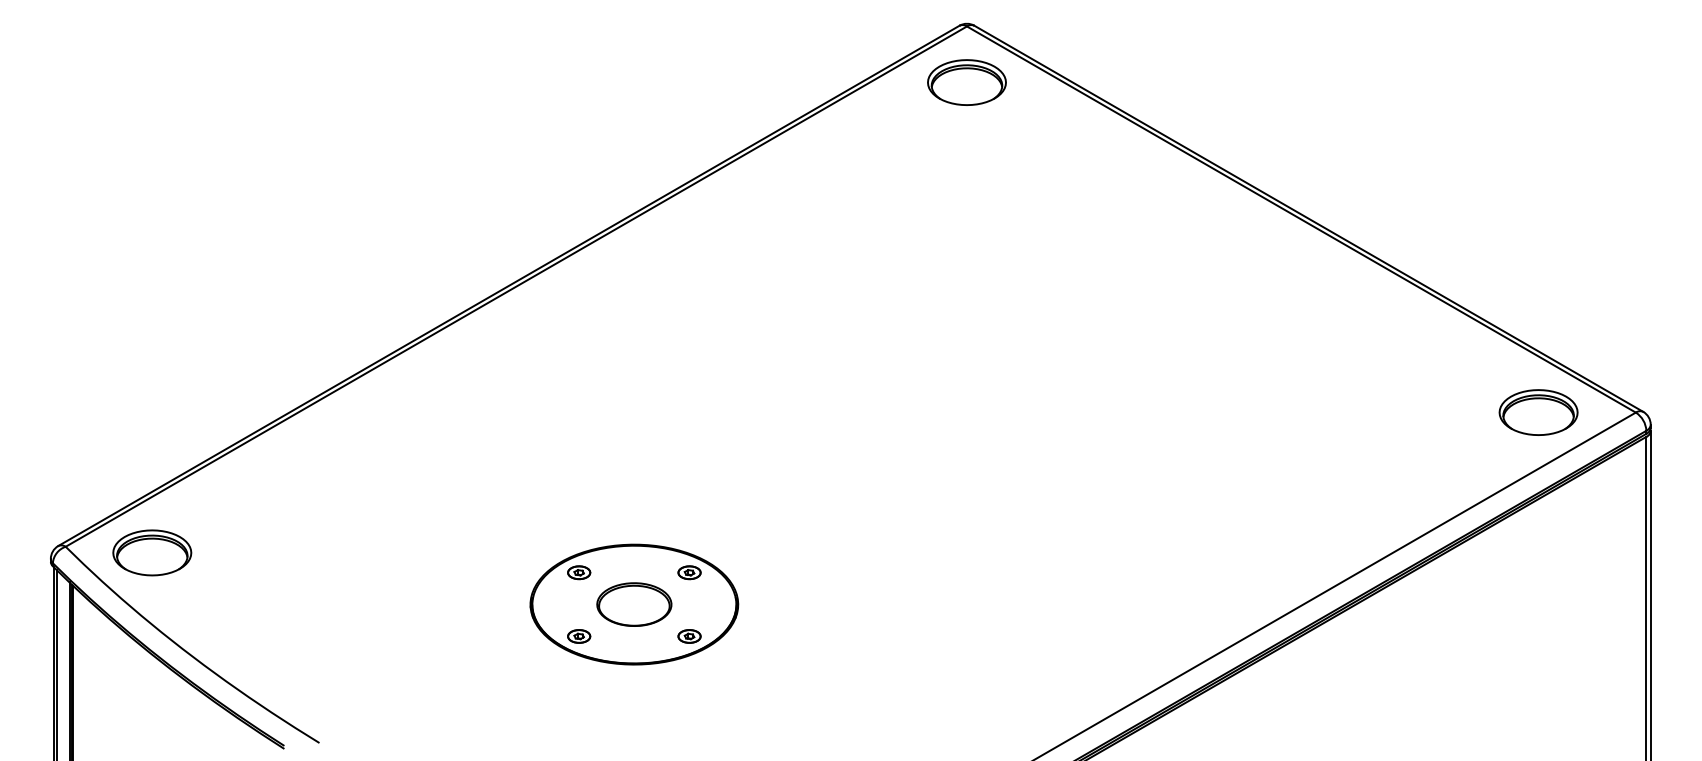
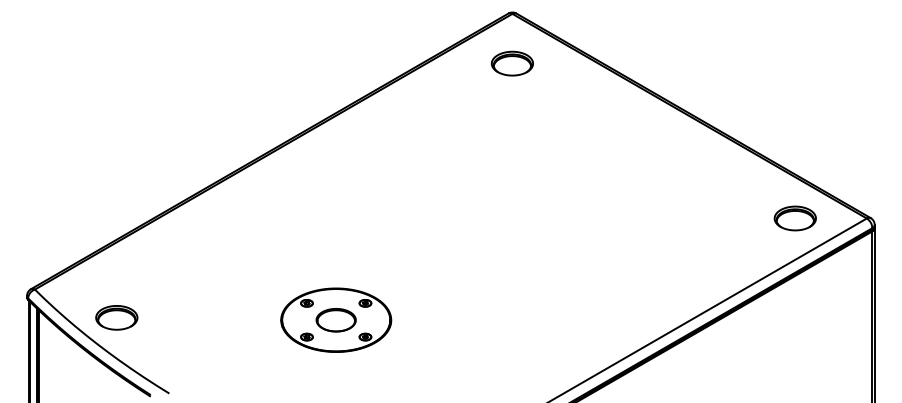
part: (965, 82) -> (511, 63), moved
part: (1537, 412) -> (794, 218), moved
part: (151, 552) -> (116, 317), moved

